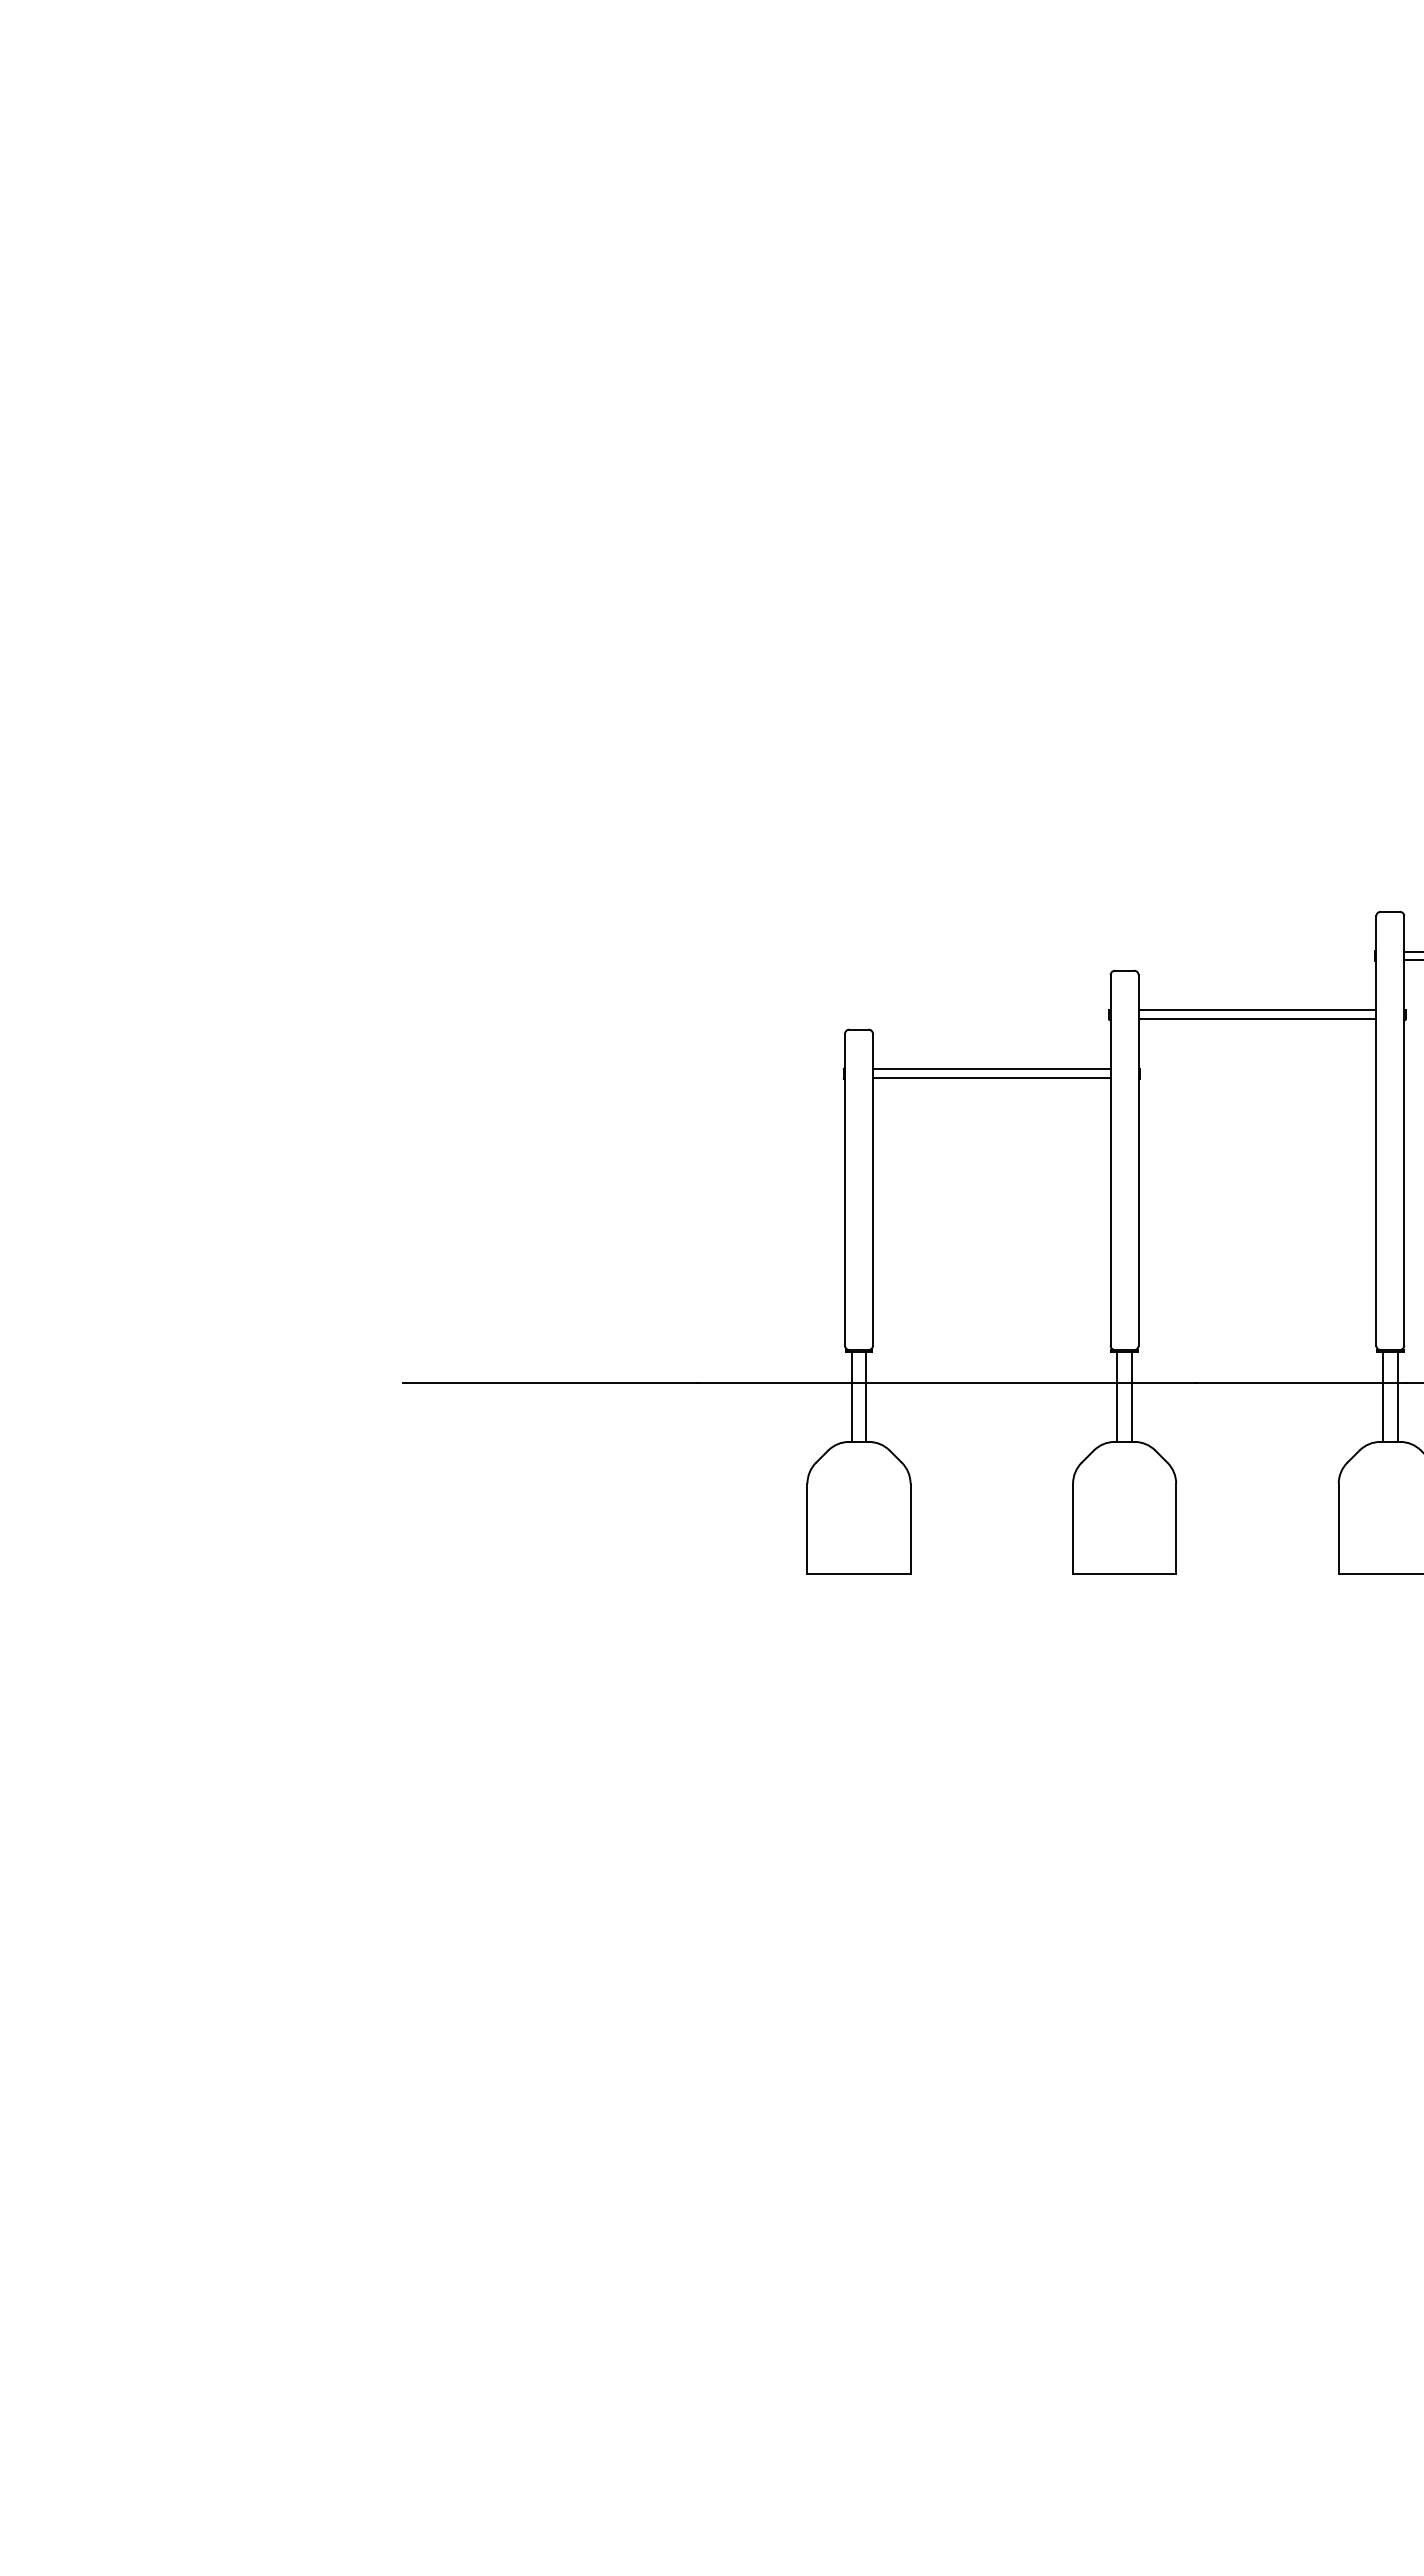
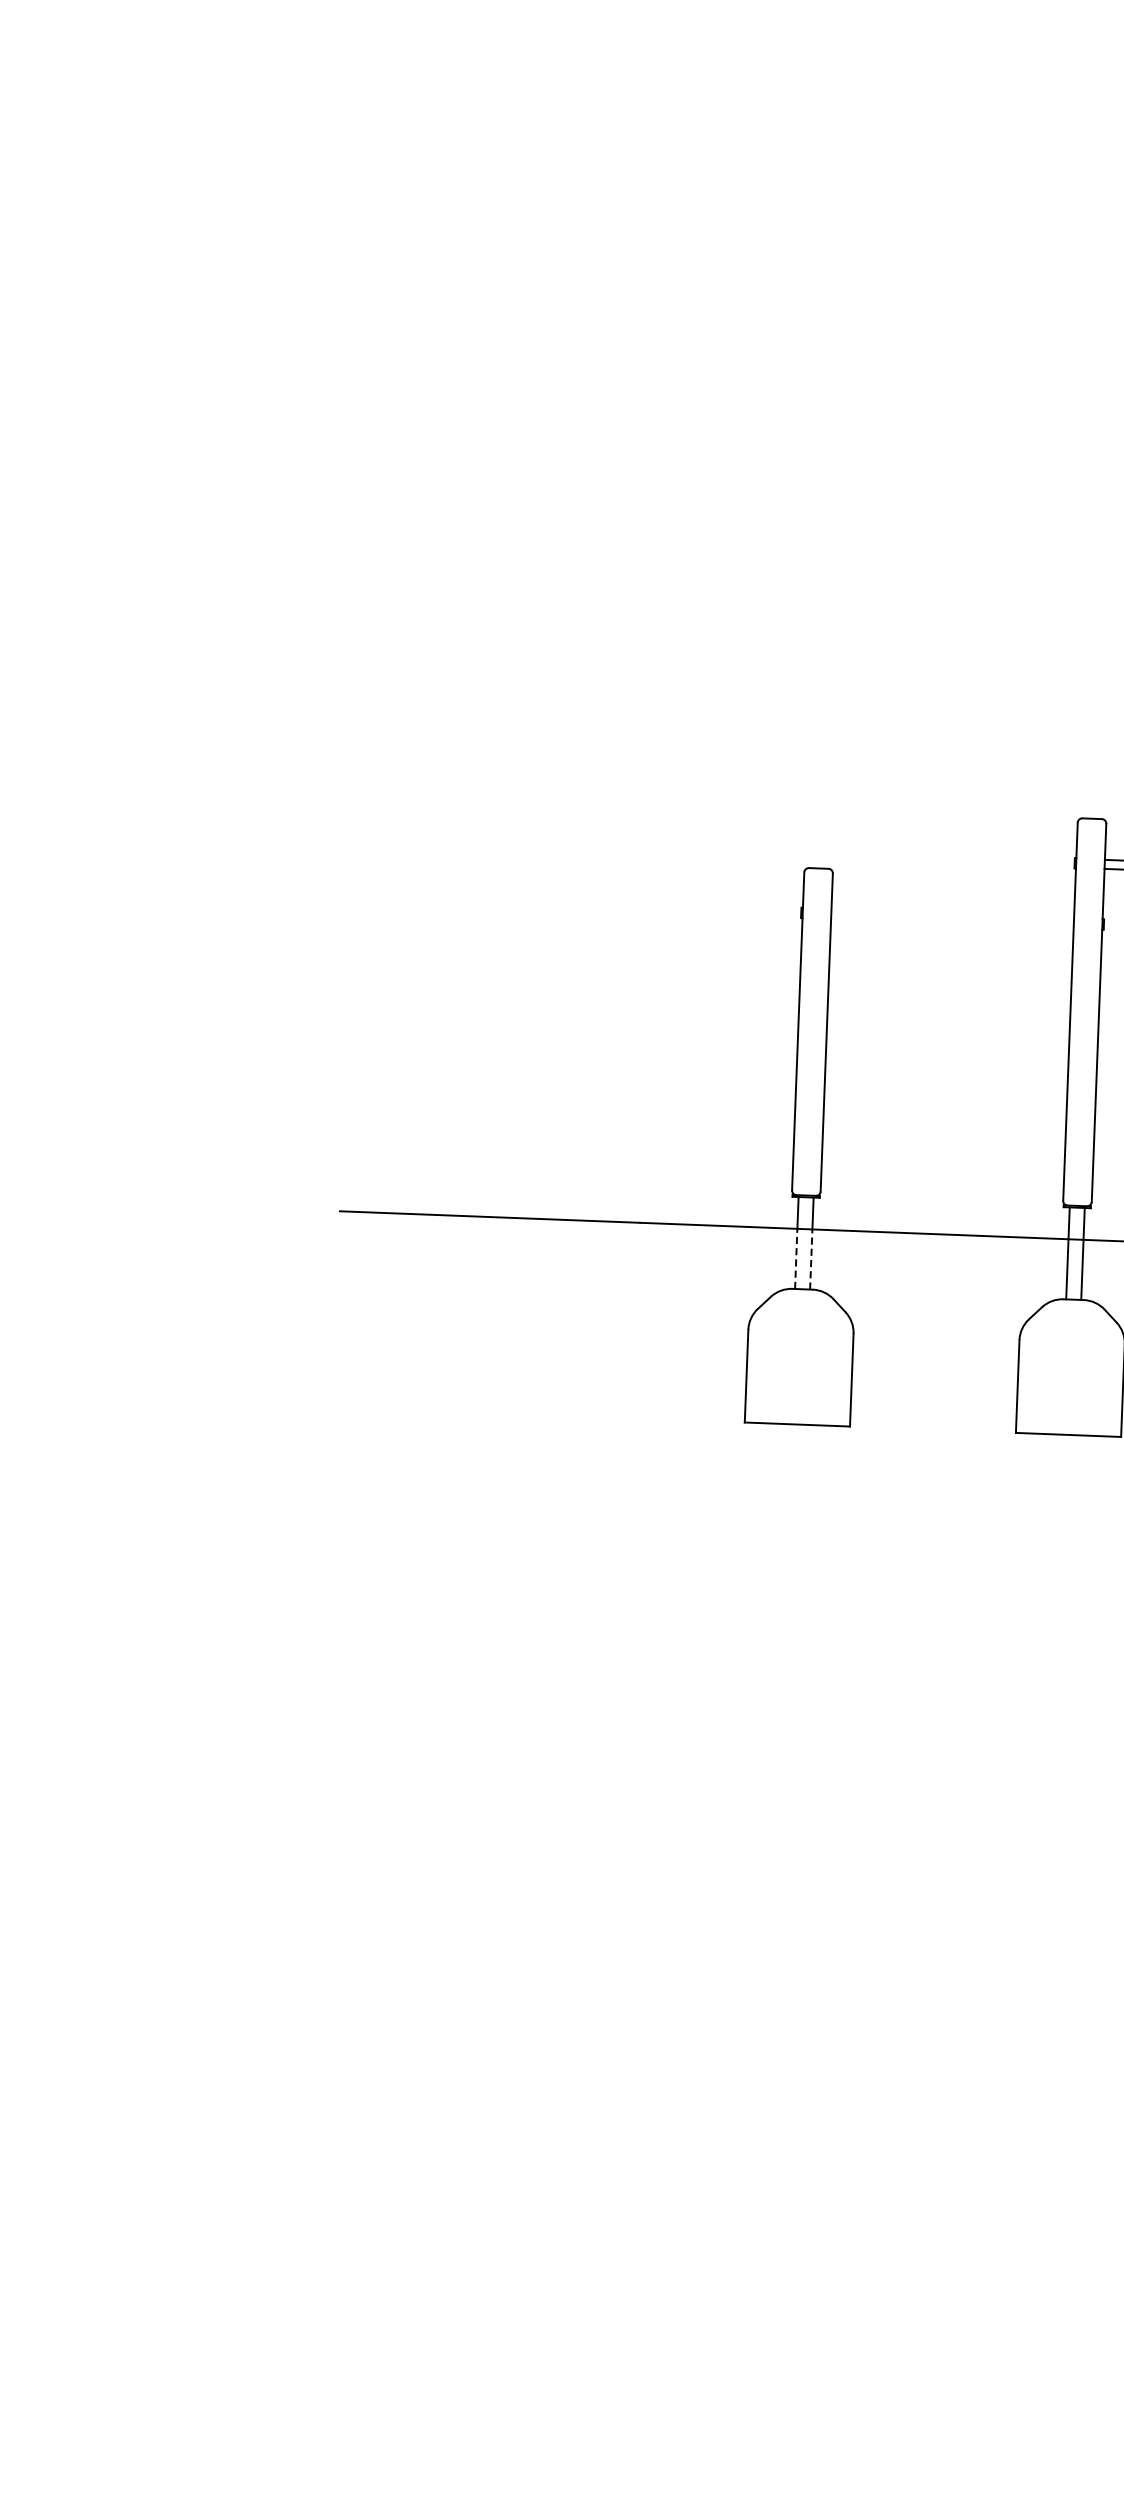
line: (991, 1069) -> (952, 914), removed
line: (991, 1078) -> (952, 923), removed
line: (851, 1411) -> (796, 1257), solid -> dashed
line: (866, 1411) -> (811, 1258), solid -> dashed

